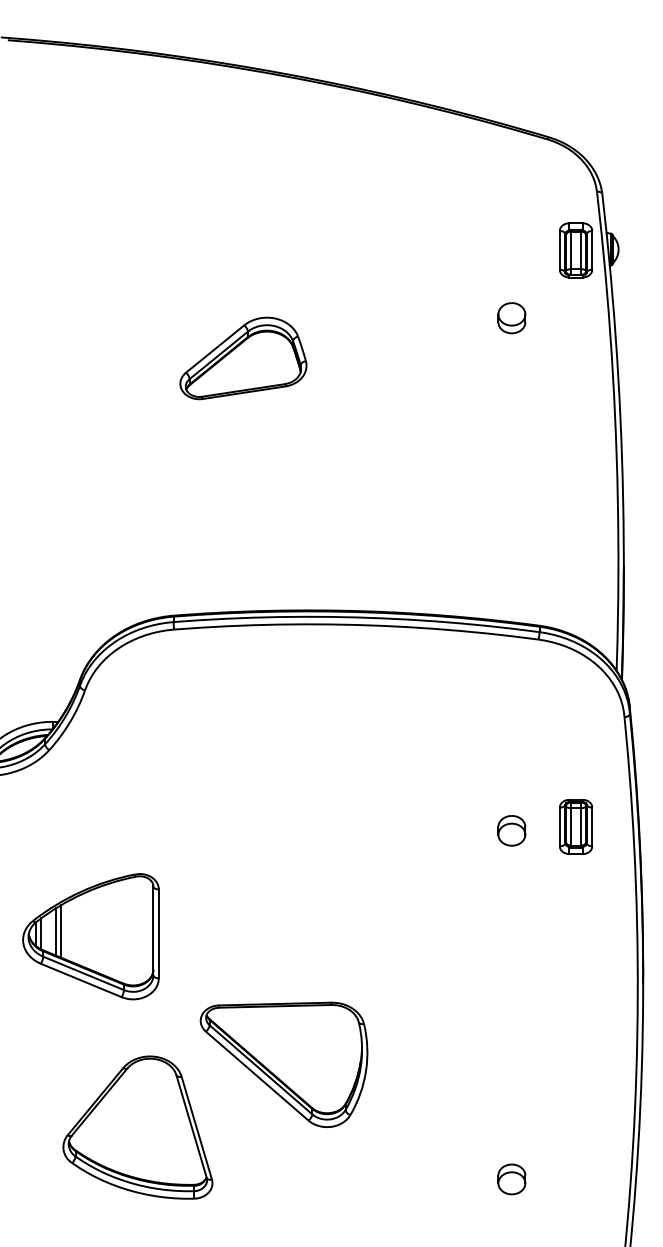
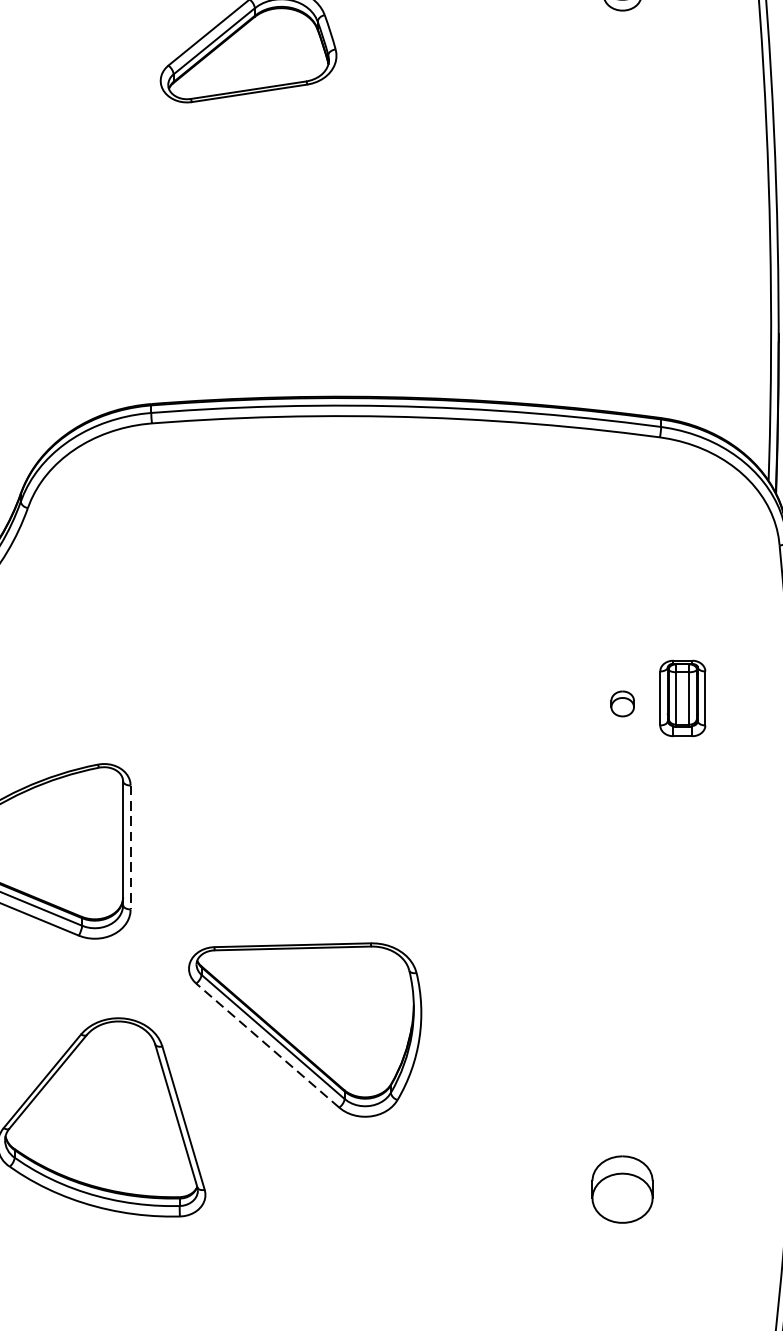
part: (575, 826) -> (682, 697), moved
part: (511, 830) -> (622, 703), size x0.6
line: (158, 934) -> (130, 848), solid -> dashed
line: (257, 1076) -> (268, 1046), solid -> dashed
part: (511, 1179) -> (622, 1189), size x1.6

